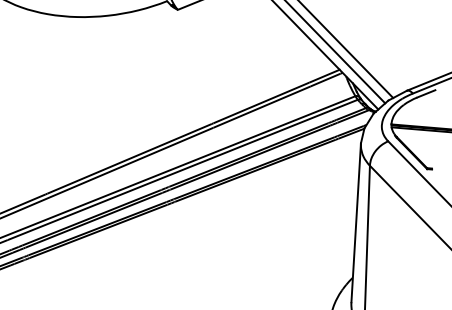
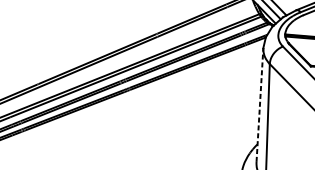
line: (356, 222) -> (260, 104), solid -> dashed

